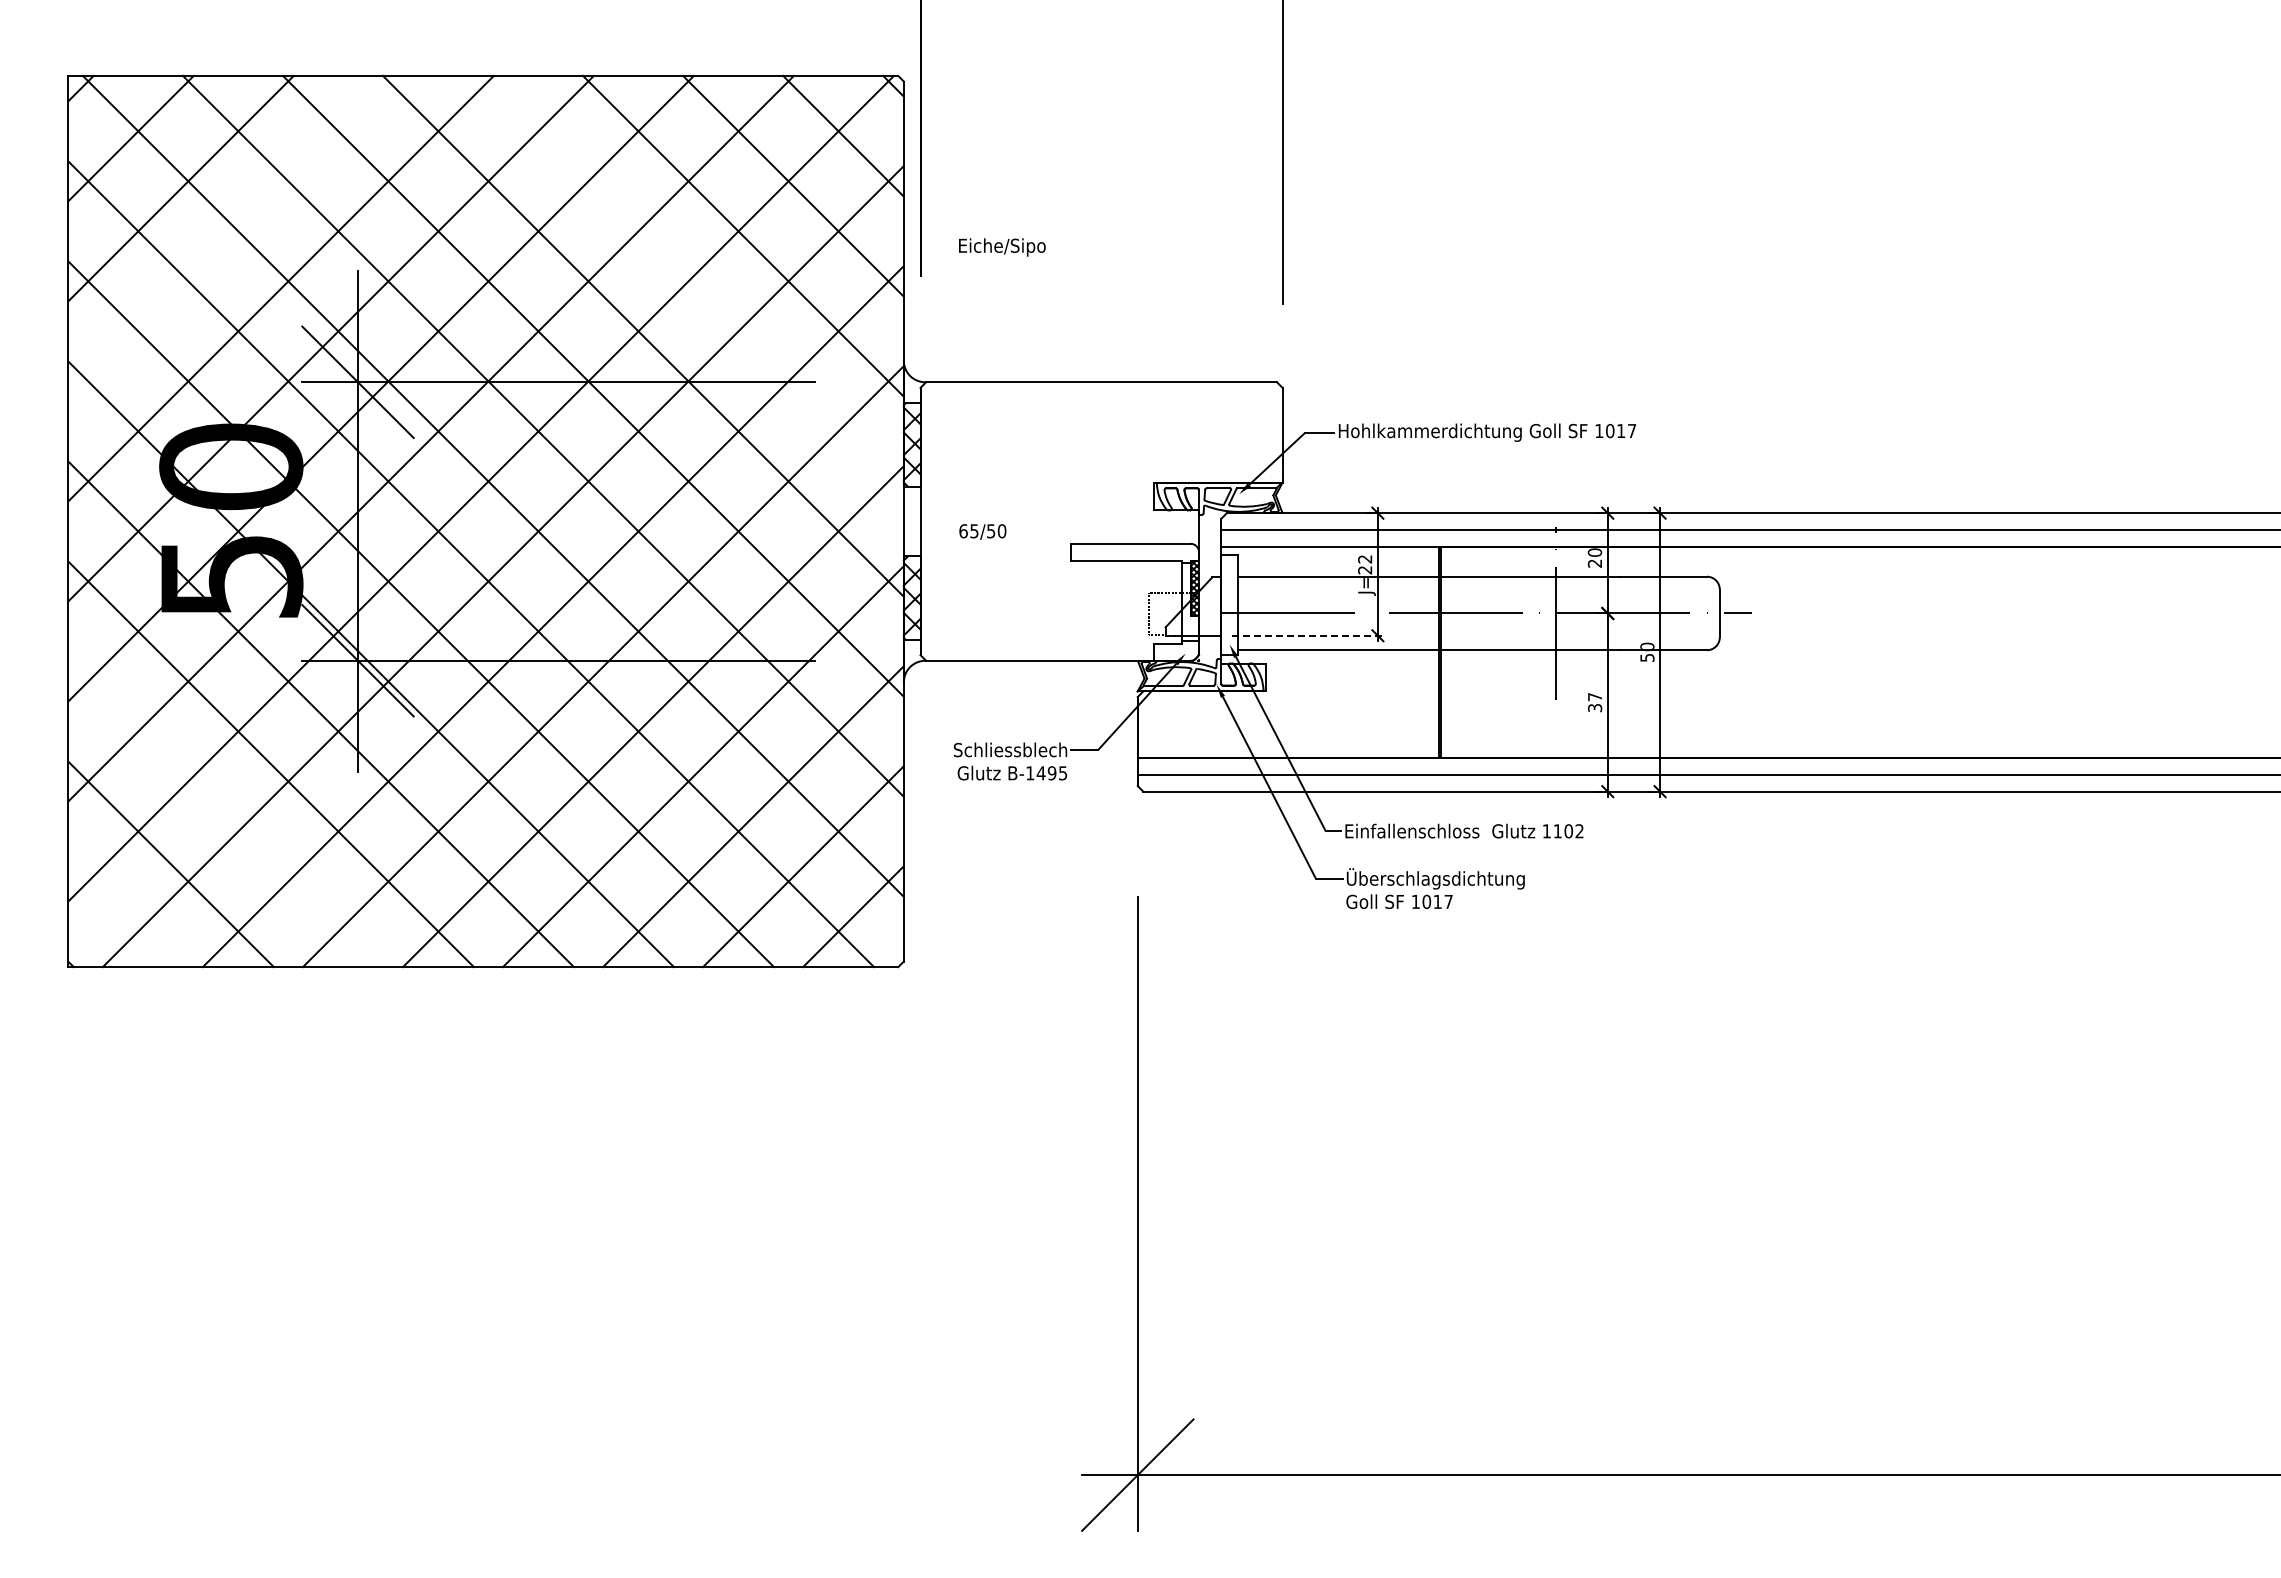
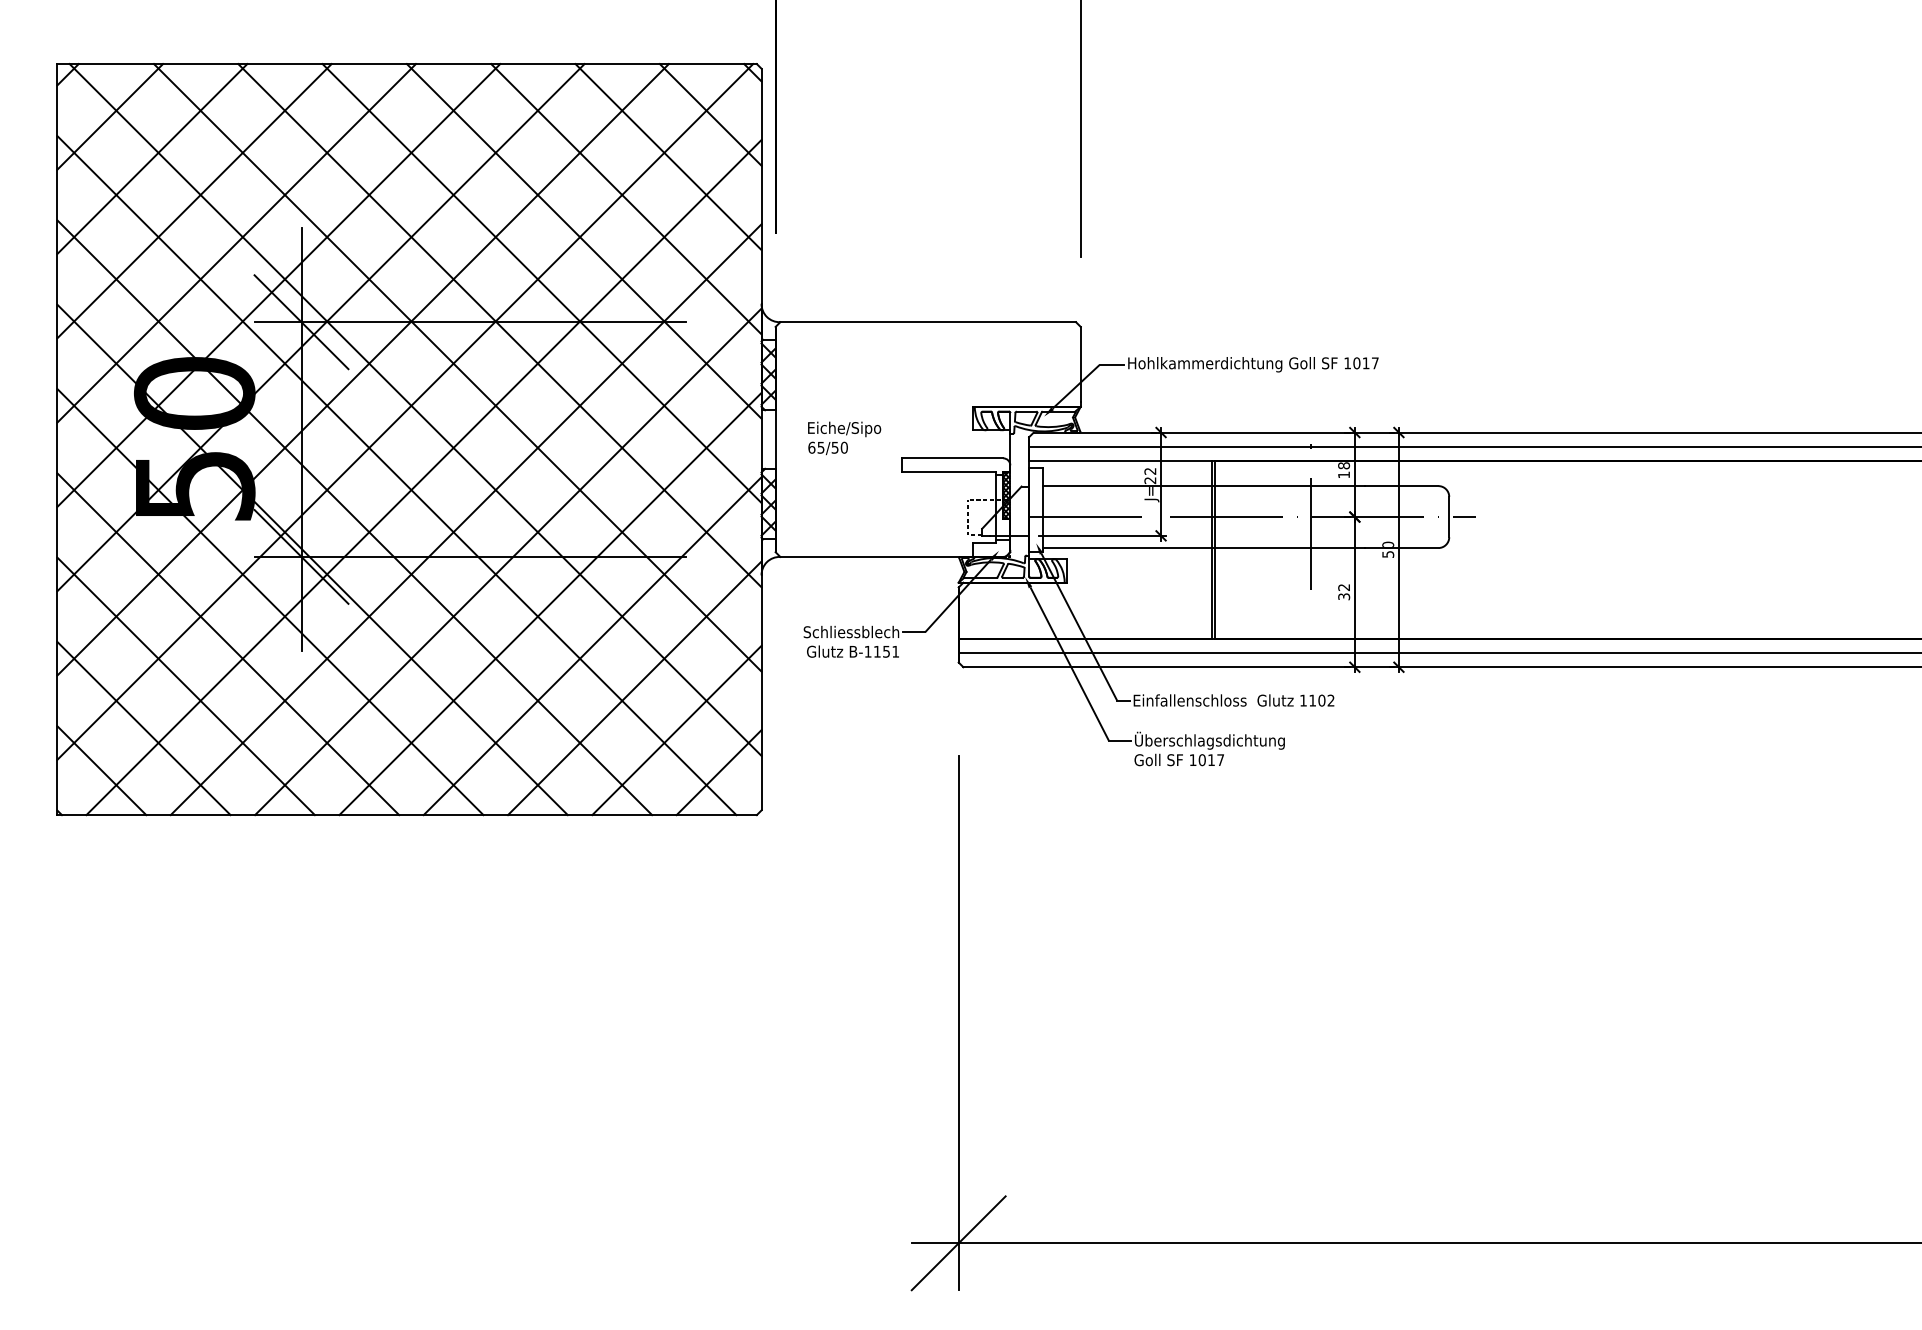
line: (230, 238) -> (194, 201), added
text: (1002, 247) -> (844, 429), moved
line: (693, 285) -> (584, 240), added
text: (1594, 557) -> (1343, 469), 20 -> 18
line: (1308, 635) -> (1102, 535), dashed -> solid
text: (1594, 697) -> (1343, 587), 37 -> 32
text: (1051, 773) -> (885, 651), B-1495 -> B-1151
line: (220, 814) -> (185, 686), added
line: (120, 914) -> (101, 770), added

